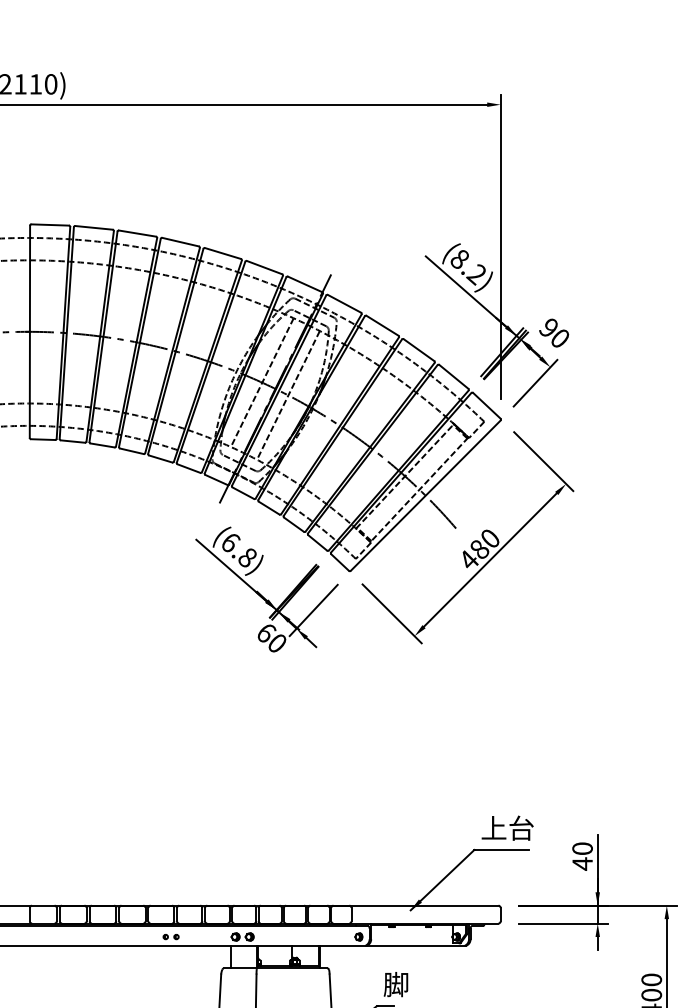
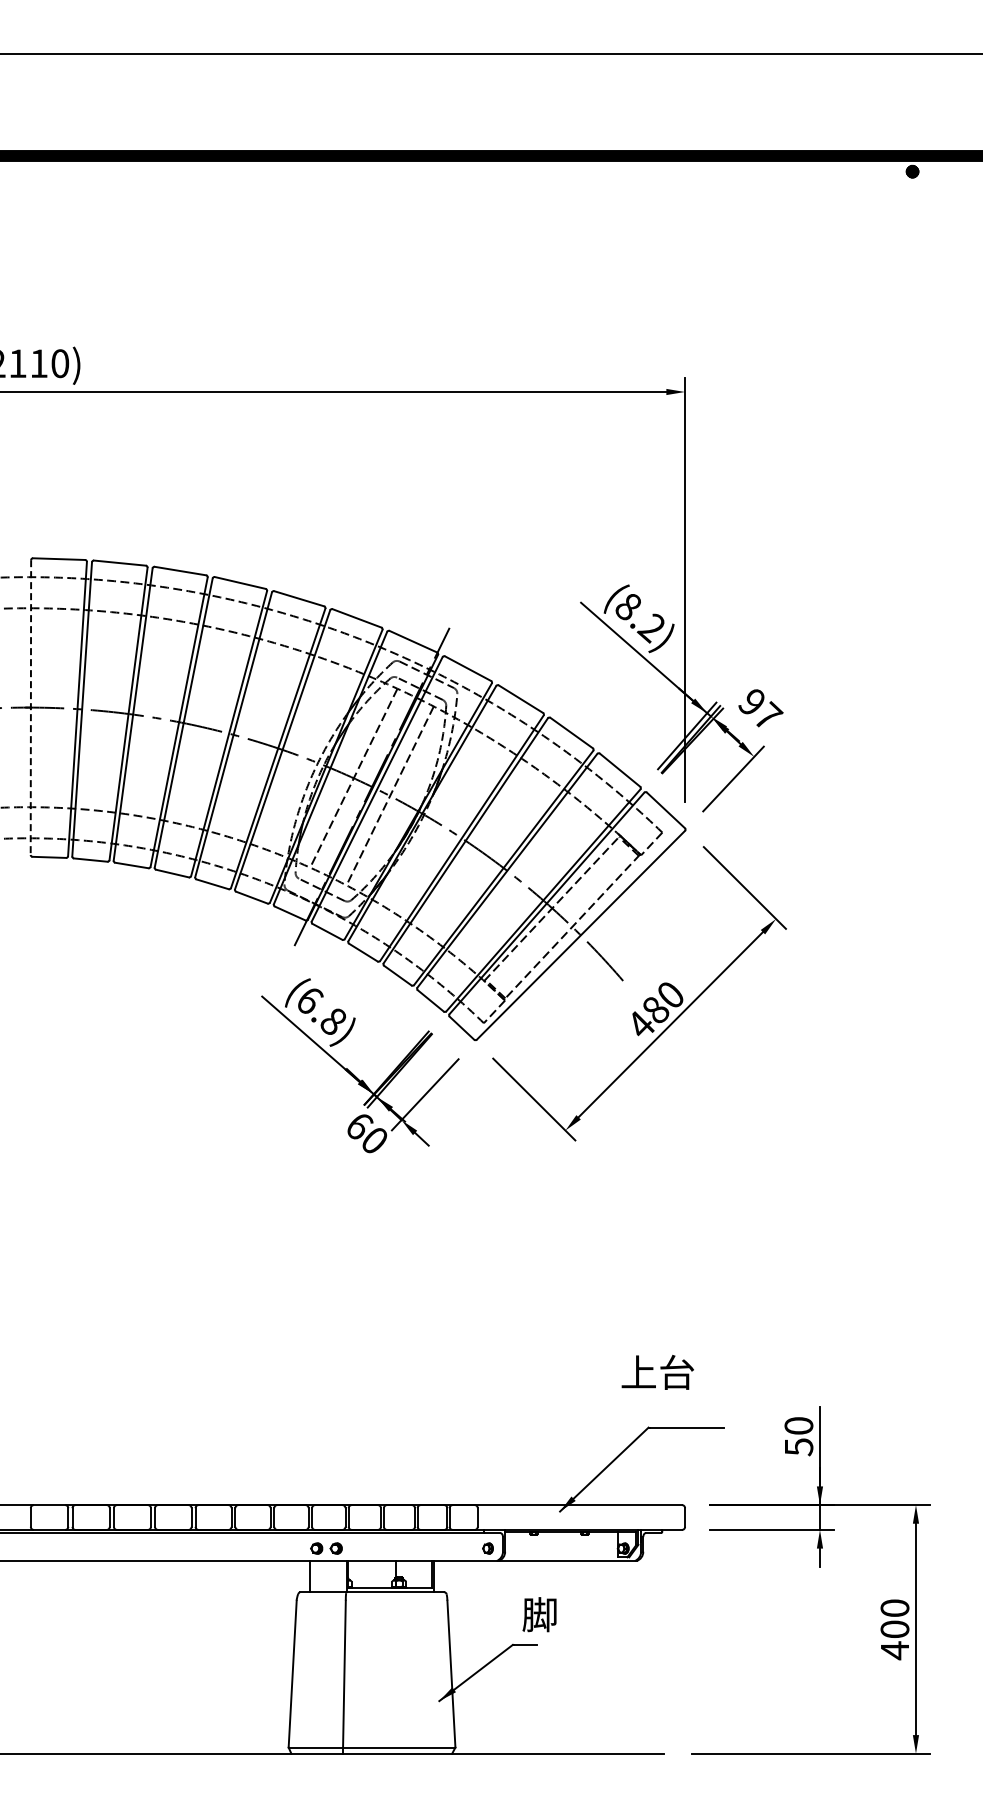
line: (29, 332) -> (30, 708), solid -> dashed
text: (561, 337) -> (769, 715), 90 -> 97
text: (507, 828) -> (657, 1372), moved
text: (583, 863) -> (799, 1446), 40 -> 50
part: (170, 936) -> (226, 1548), removed

